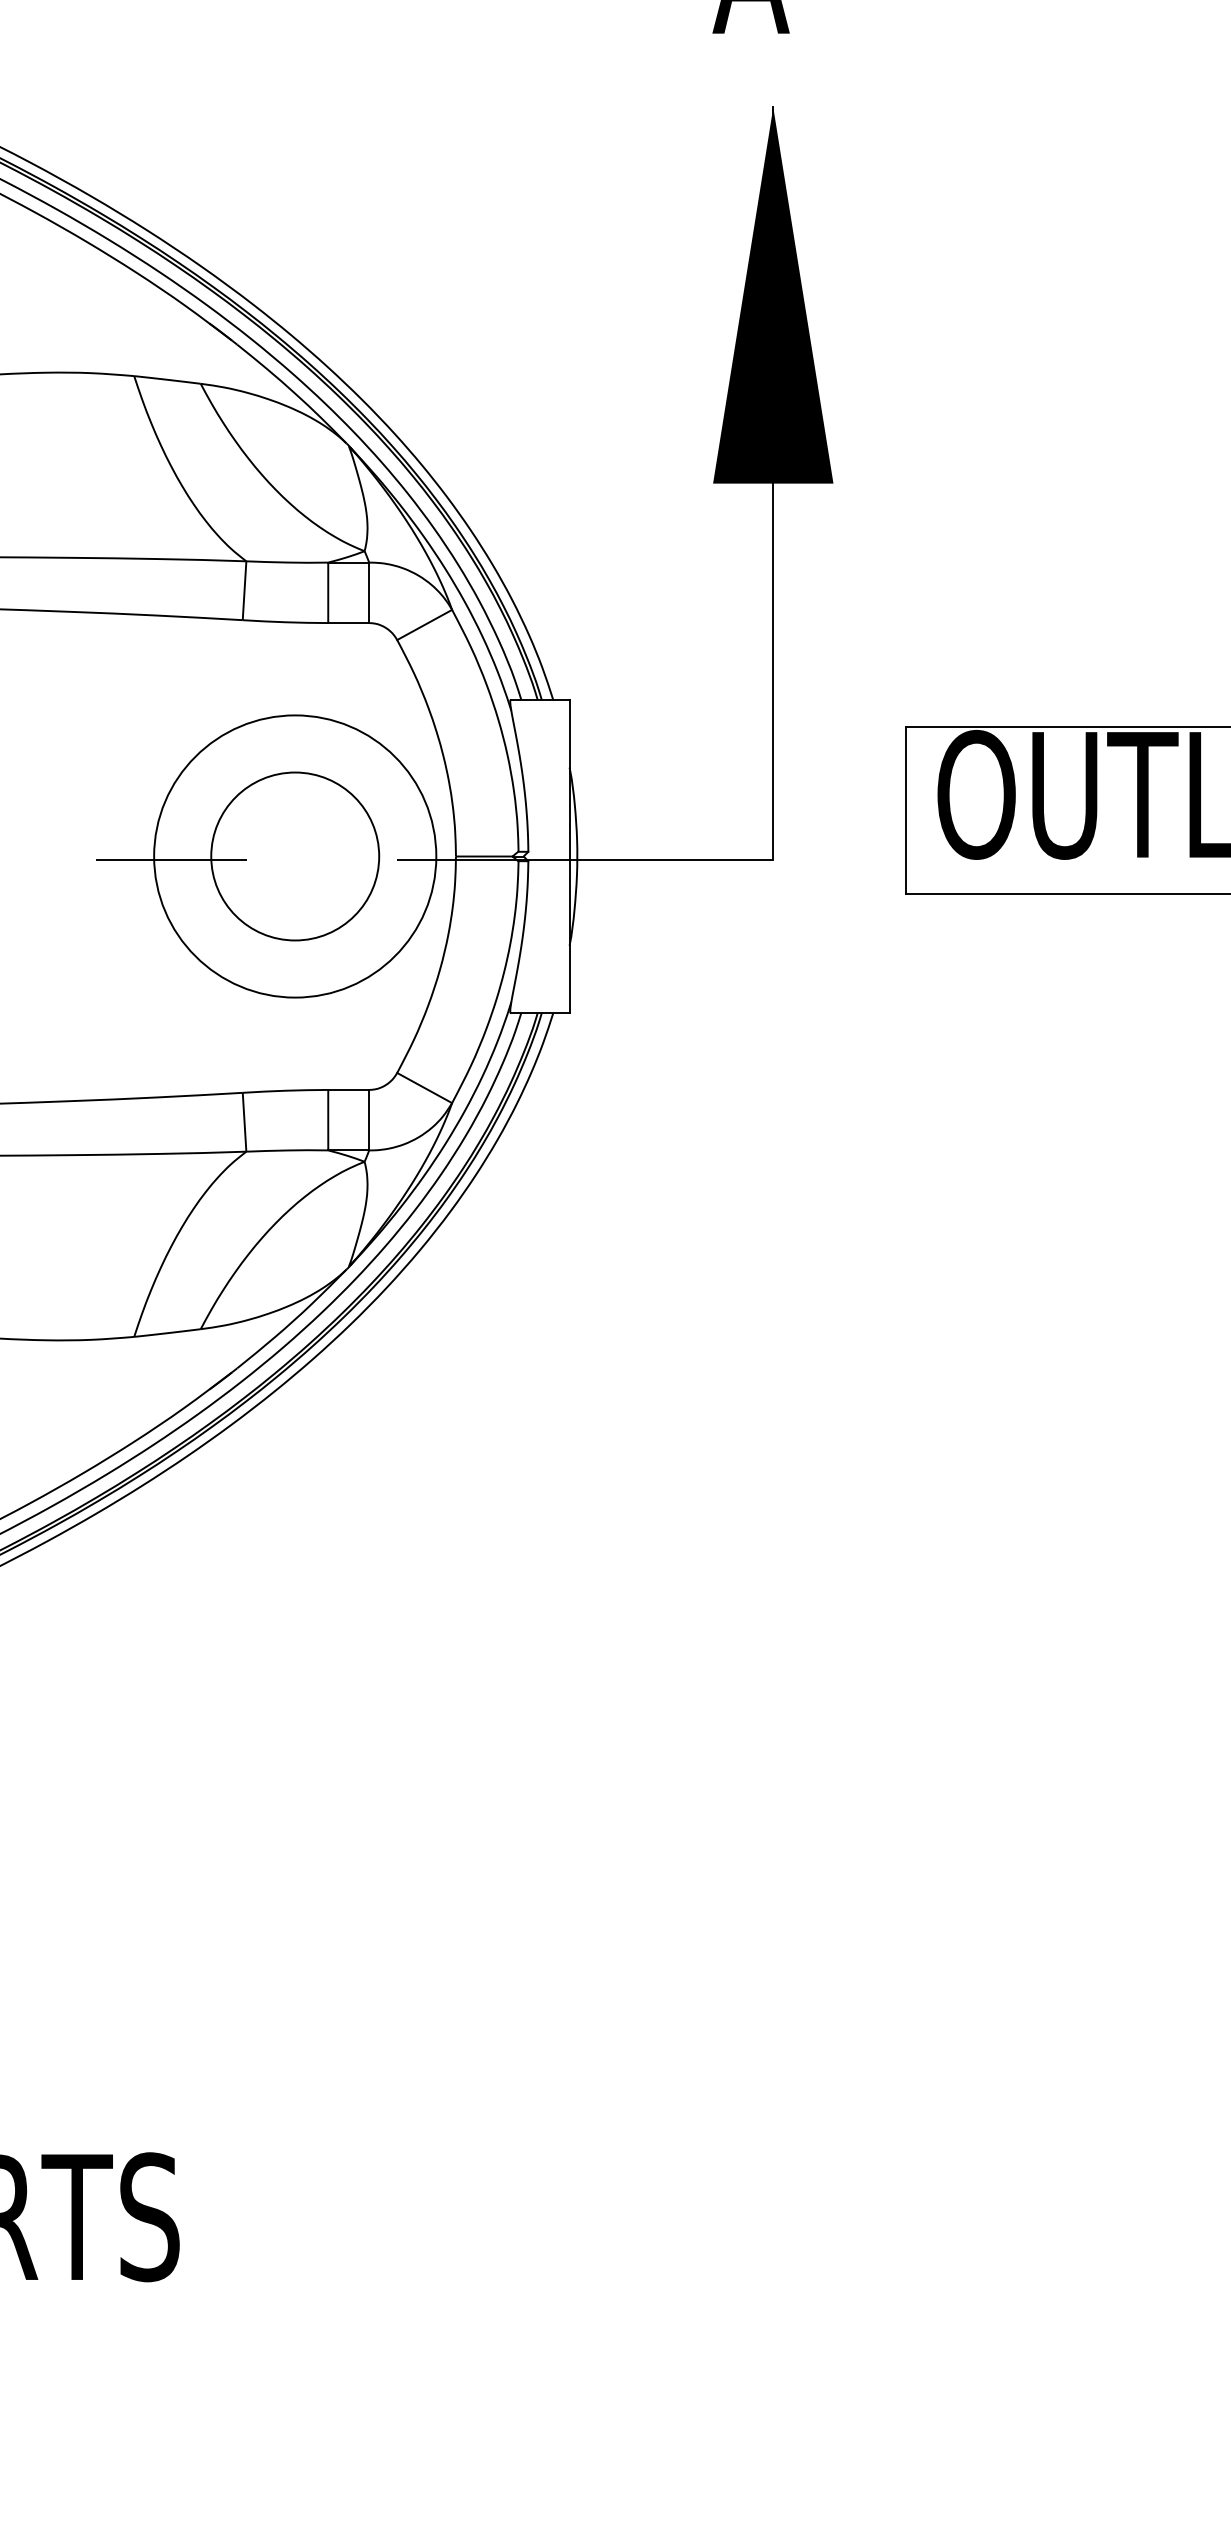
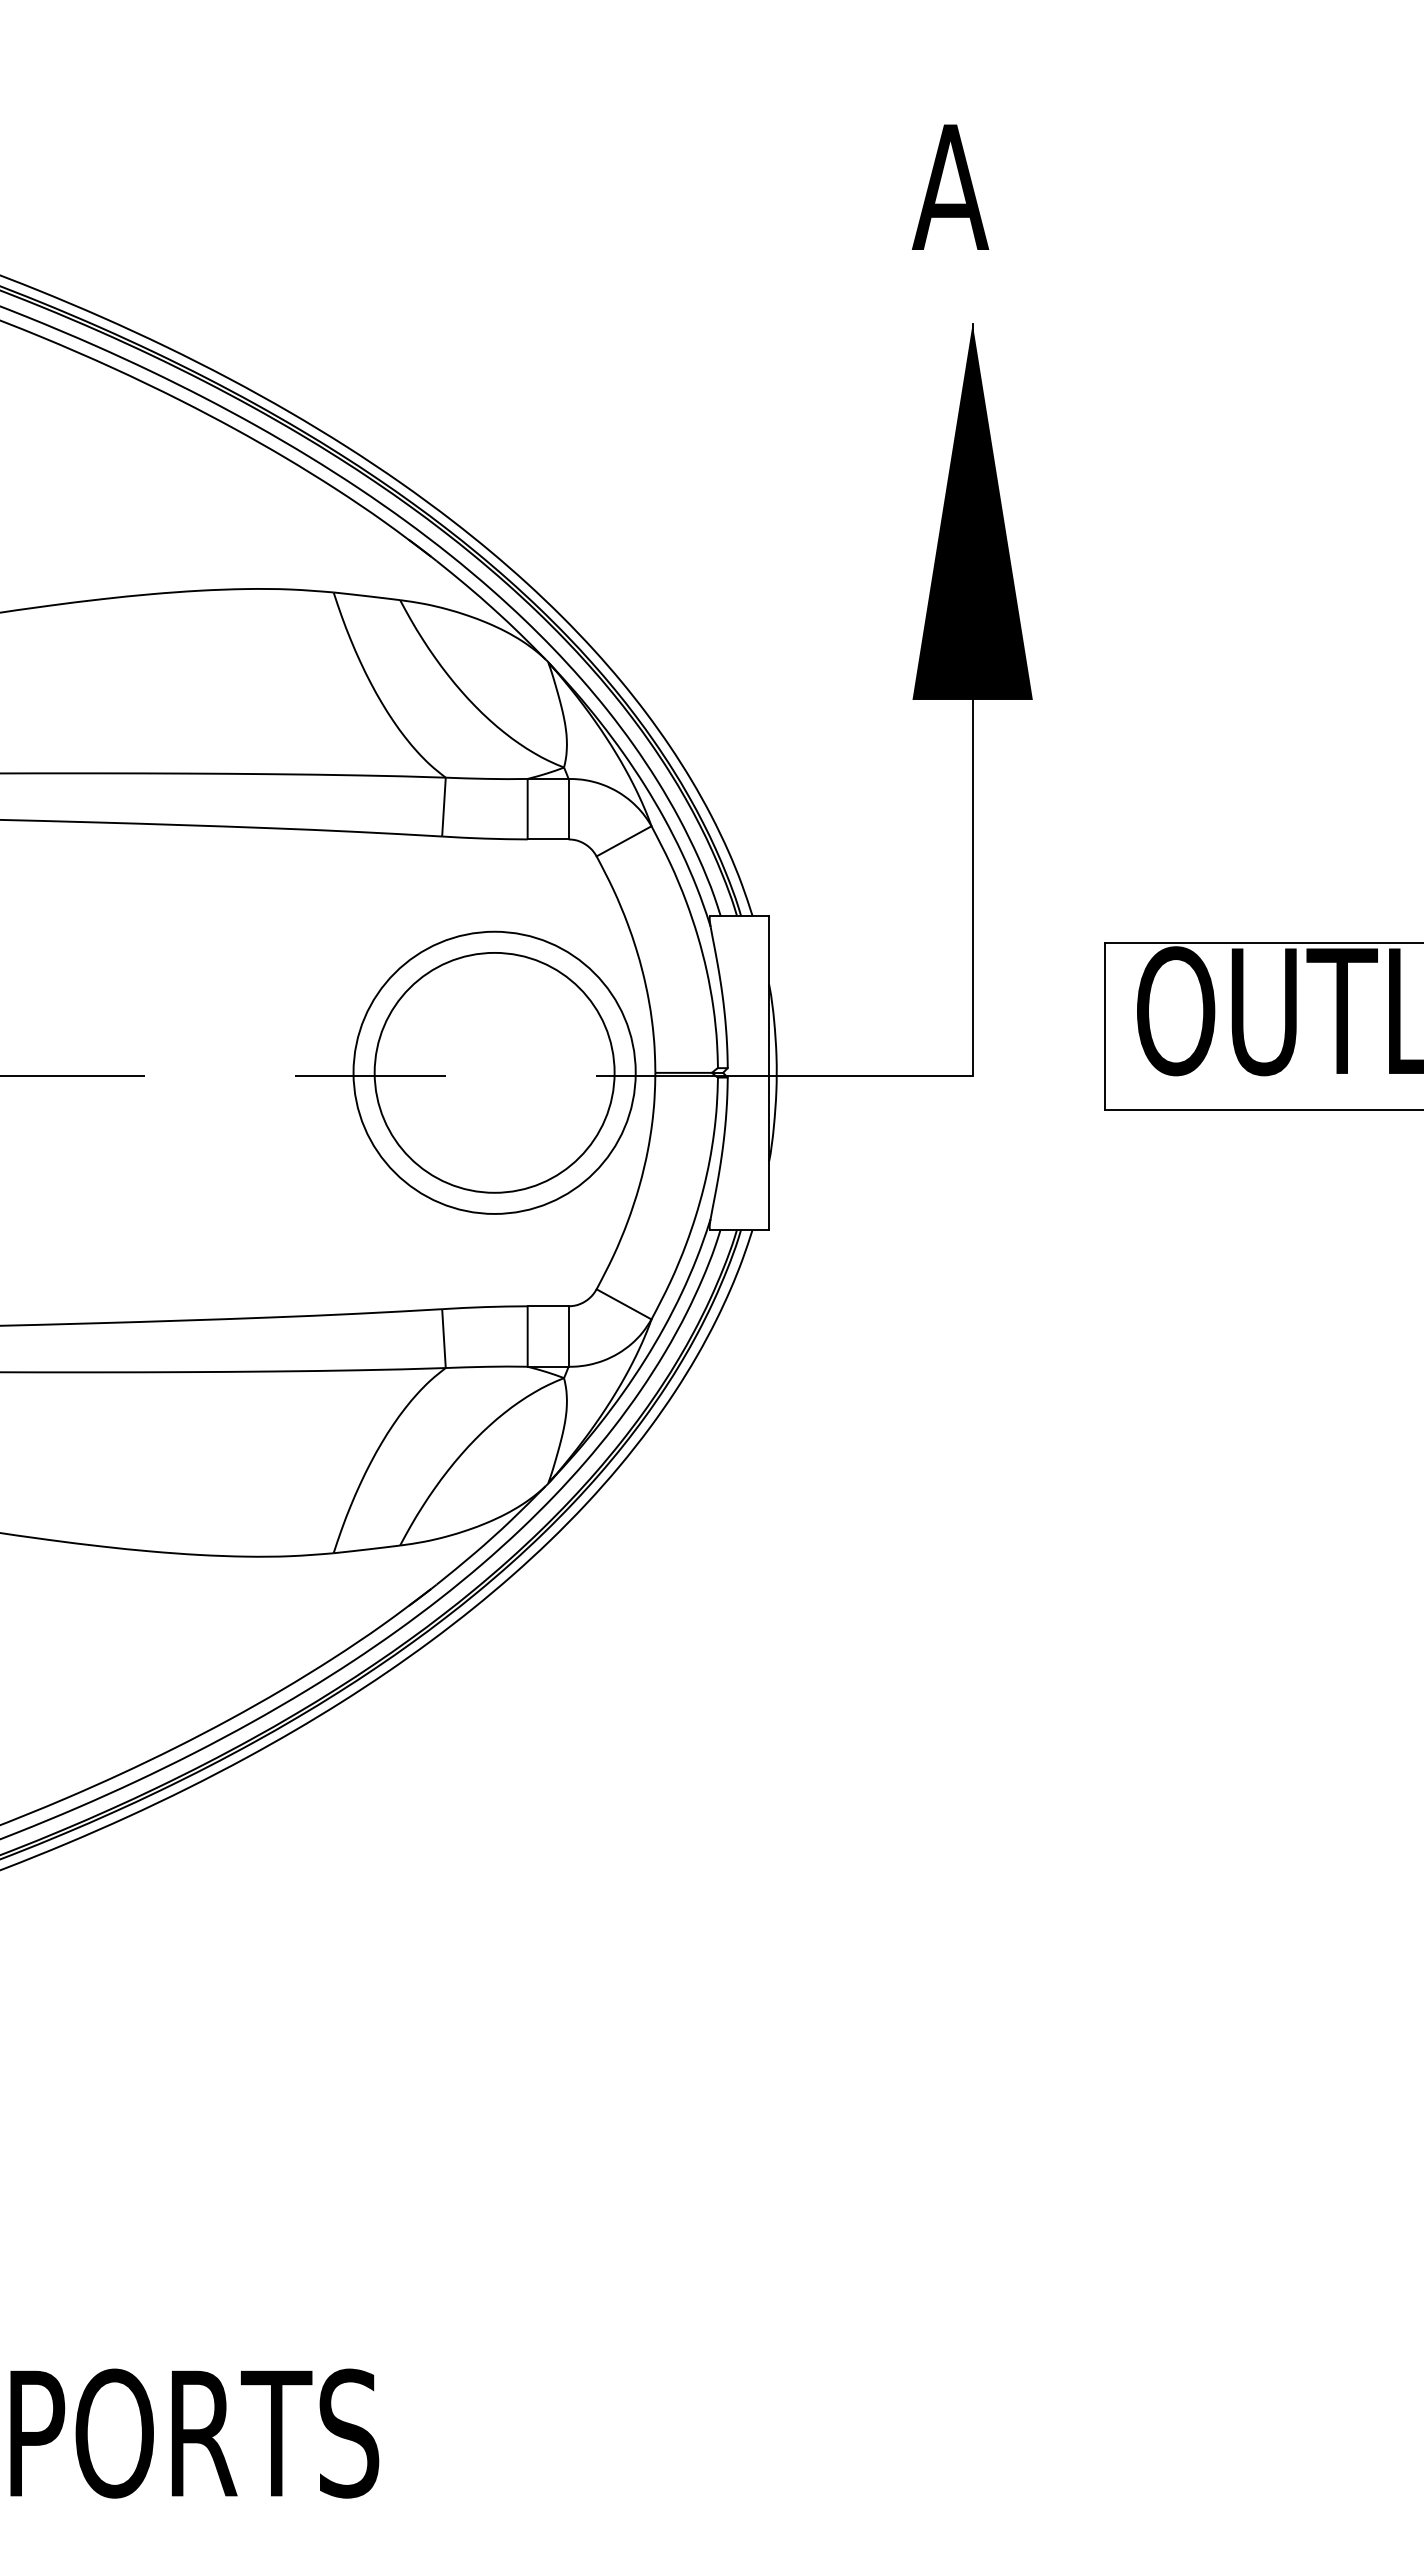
circle: (295, 856) -> (494, 1072), size x1.43

